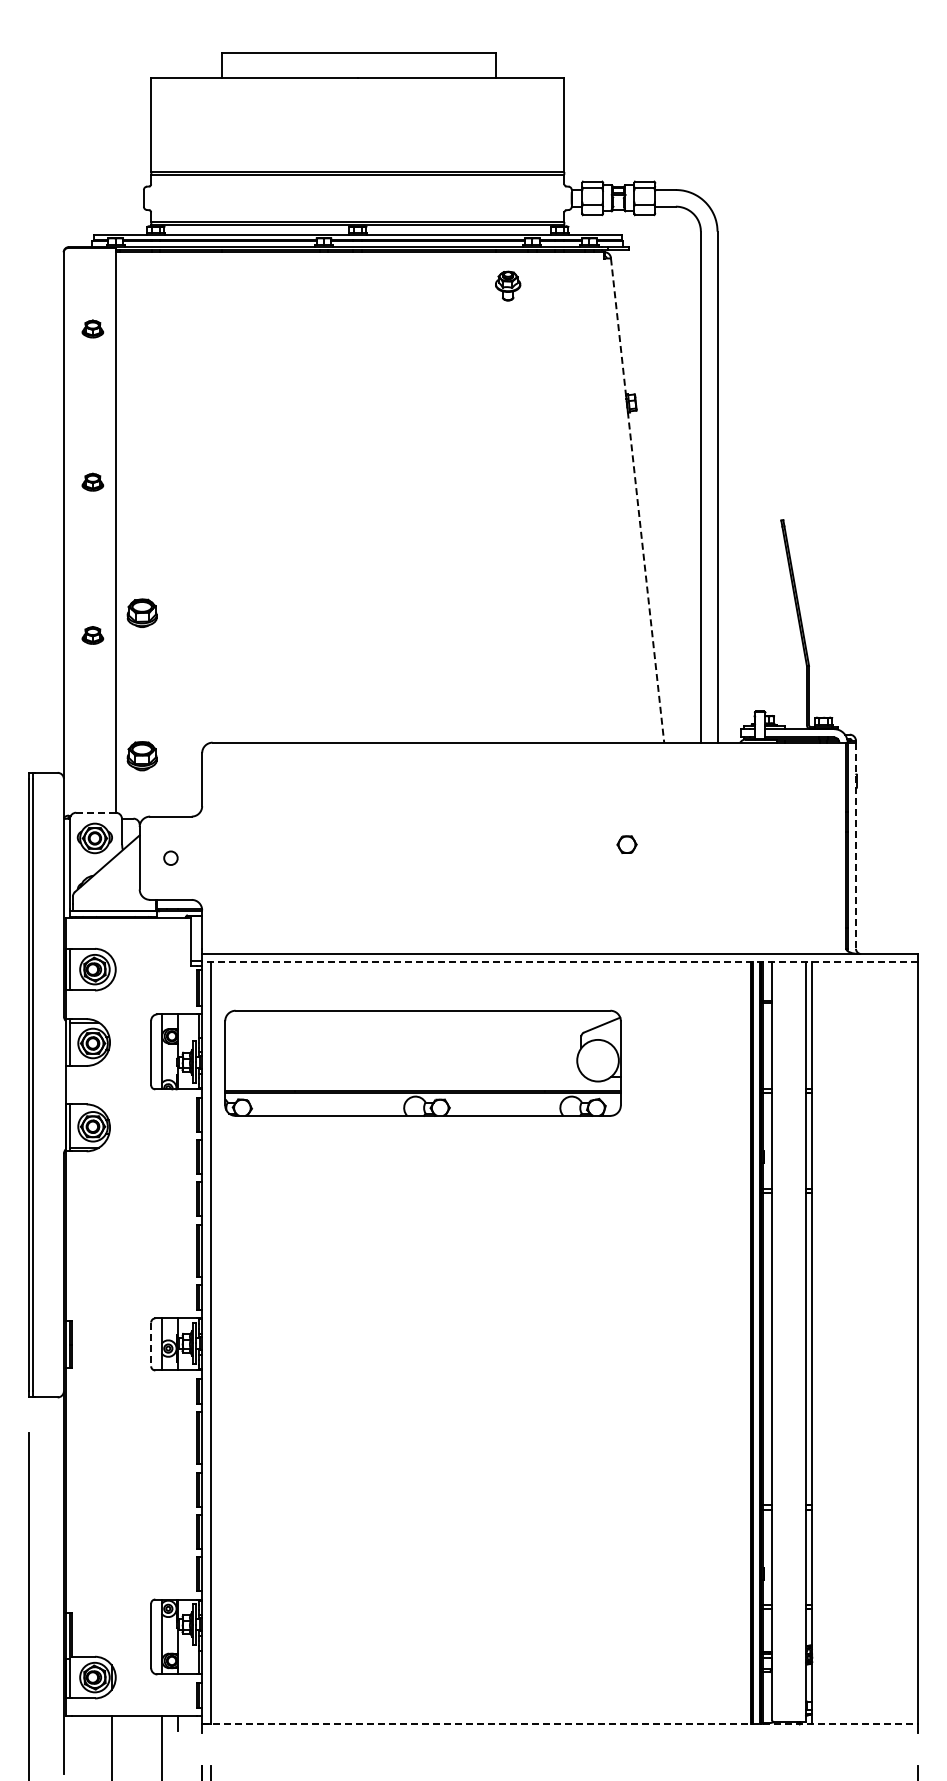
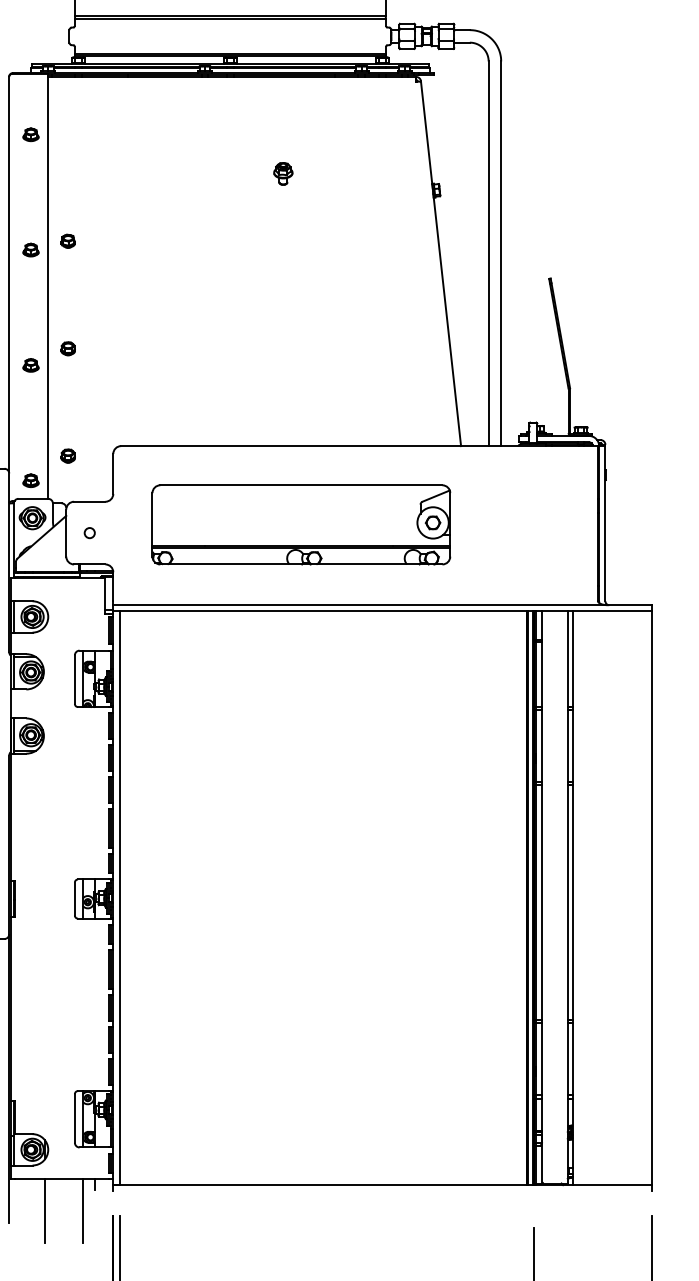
part: (508, 285) -> (283, 173), moved
part: (142, 470) -> (68, 241), added
line: (637, 500) -> (440, 263), dashed -> solid
part: (142, 613) -> (68, 348), size x0.62
part: (142, 755) -> (68, 455), size x0.62
part: (92, 788) -> (30, 480), added
line: (95, 812) -> (32, 498), dashed -> solid
line: (856, 846) -> (605, 524), dashed -> solid
line: (559, 962) -> (382, 611), dashed -> solid
part: (422, 1062) -> (300, 524), moved
line: (151, 1344) -> (75, 899), dashed -> solid
line: (560, 1724) -> (383, 1185), dashed -> solid

